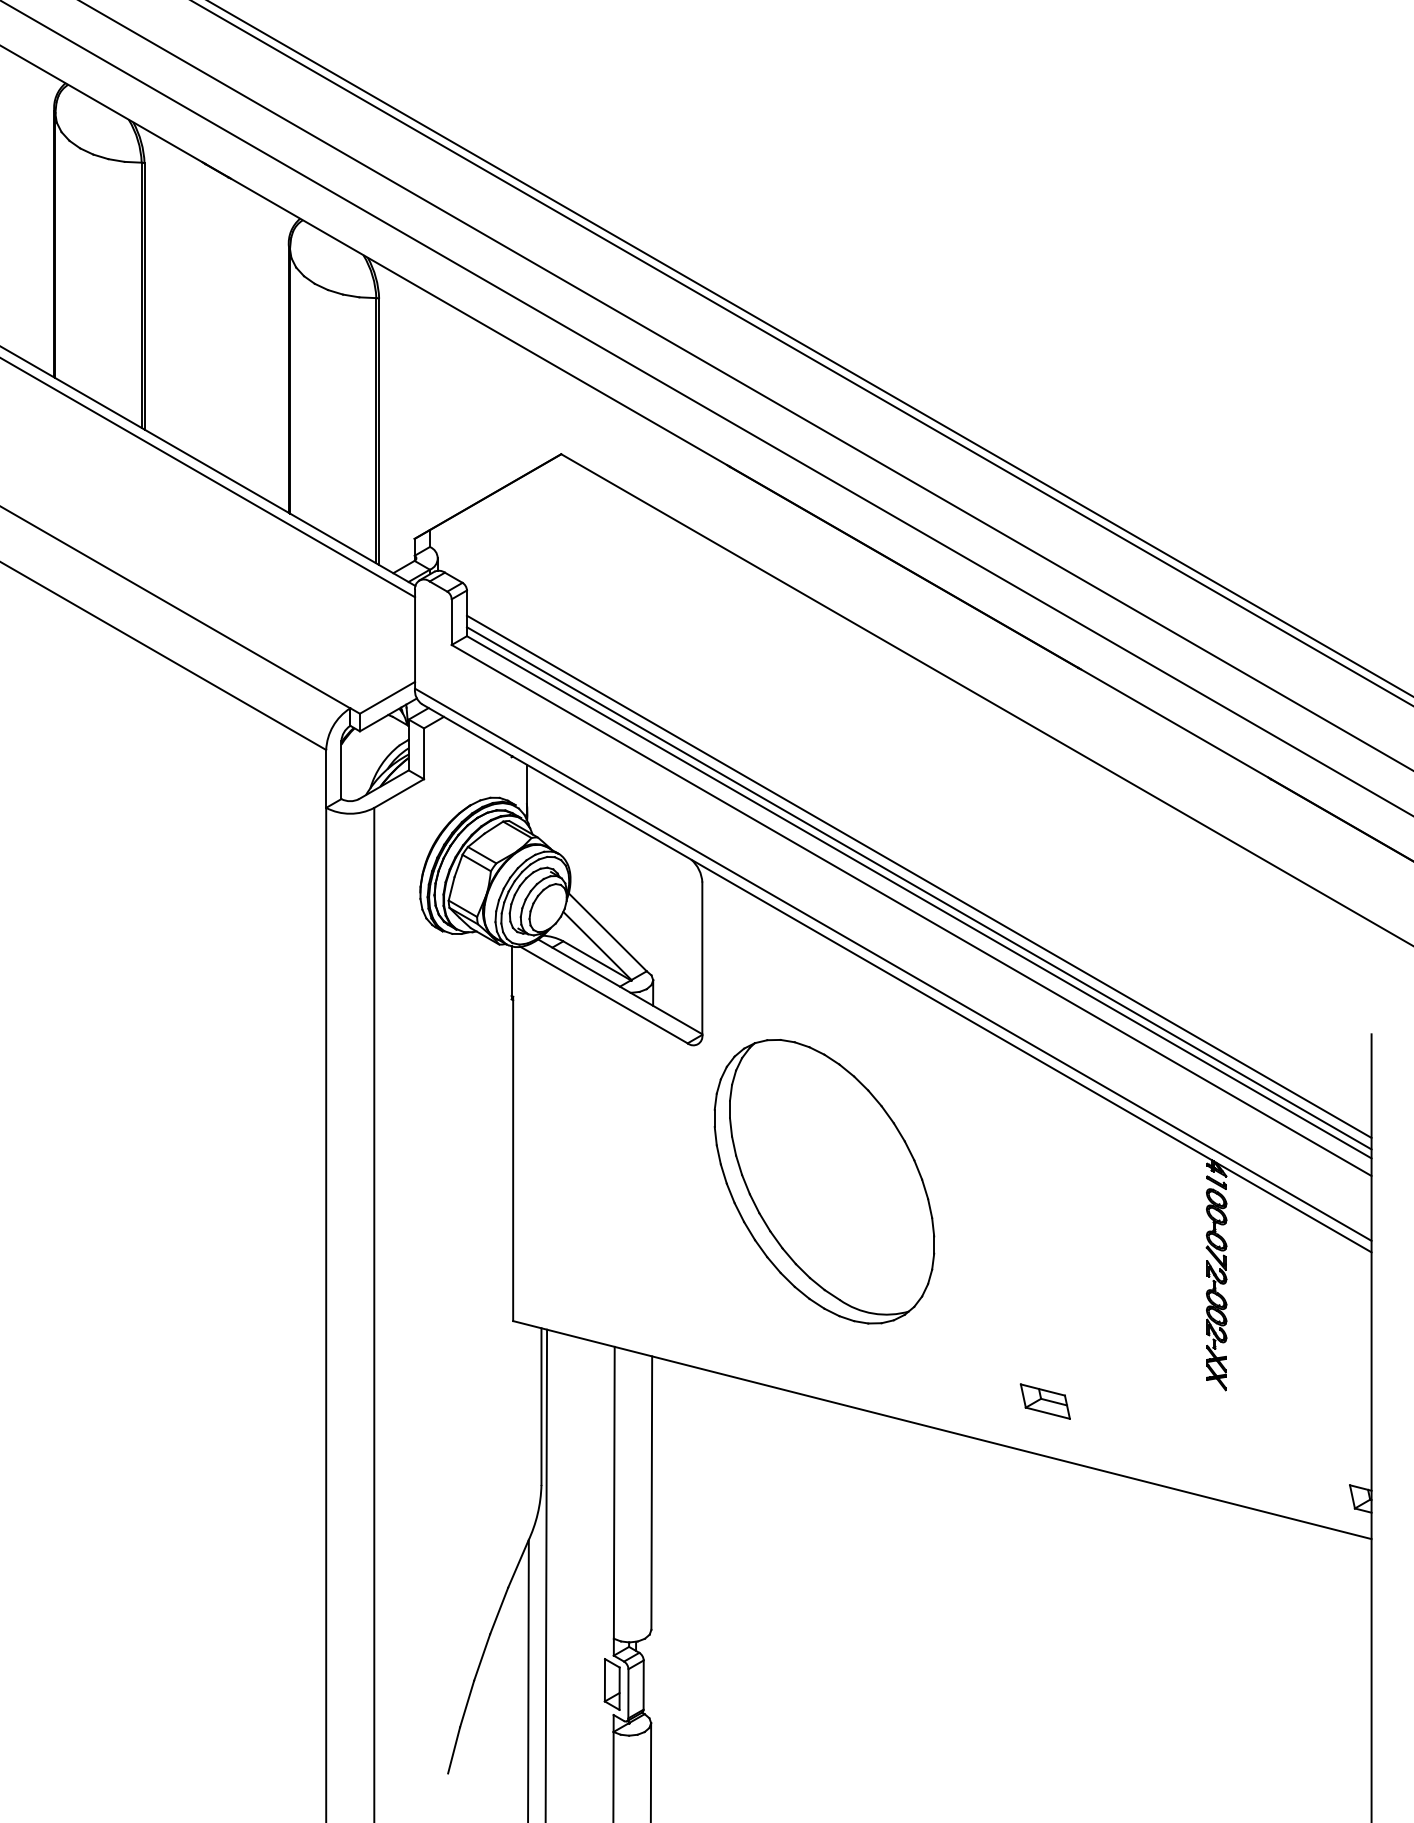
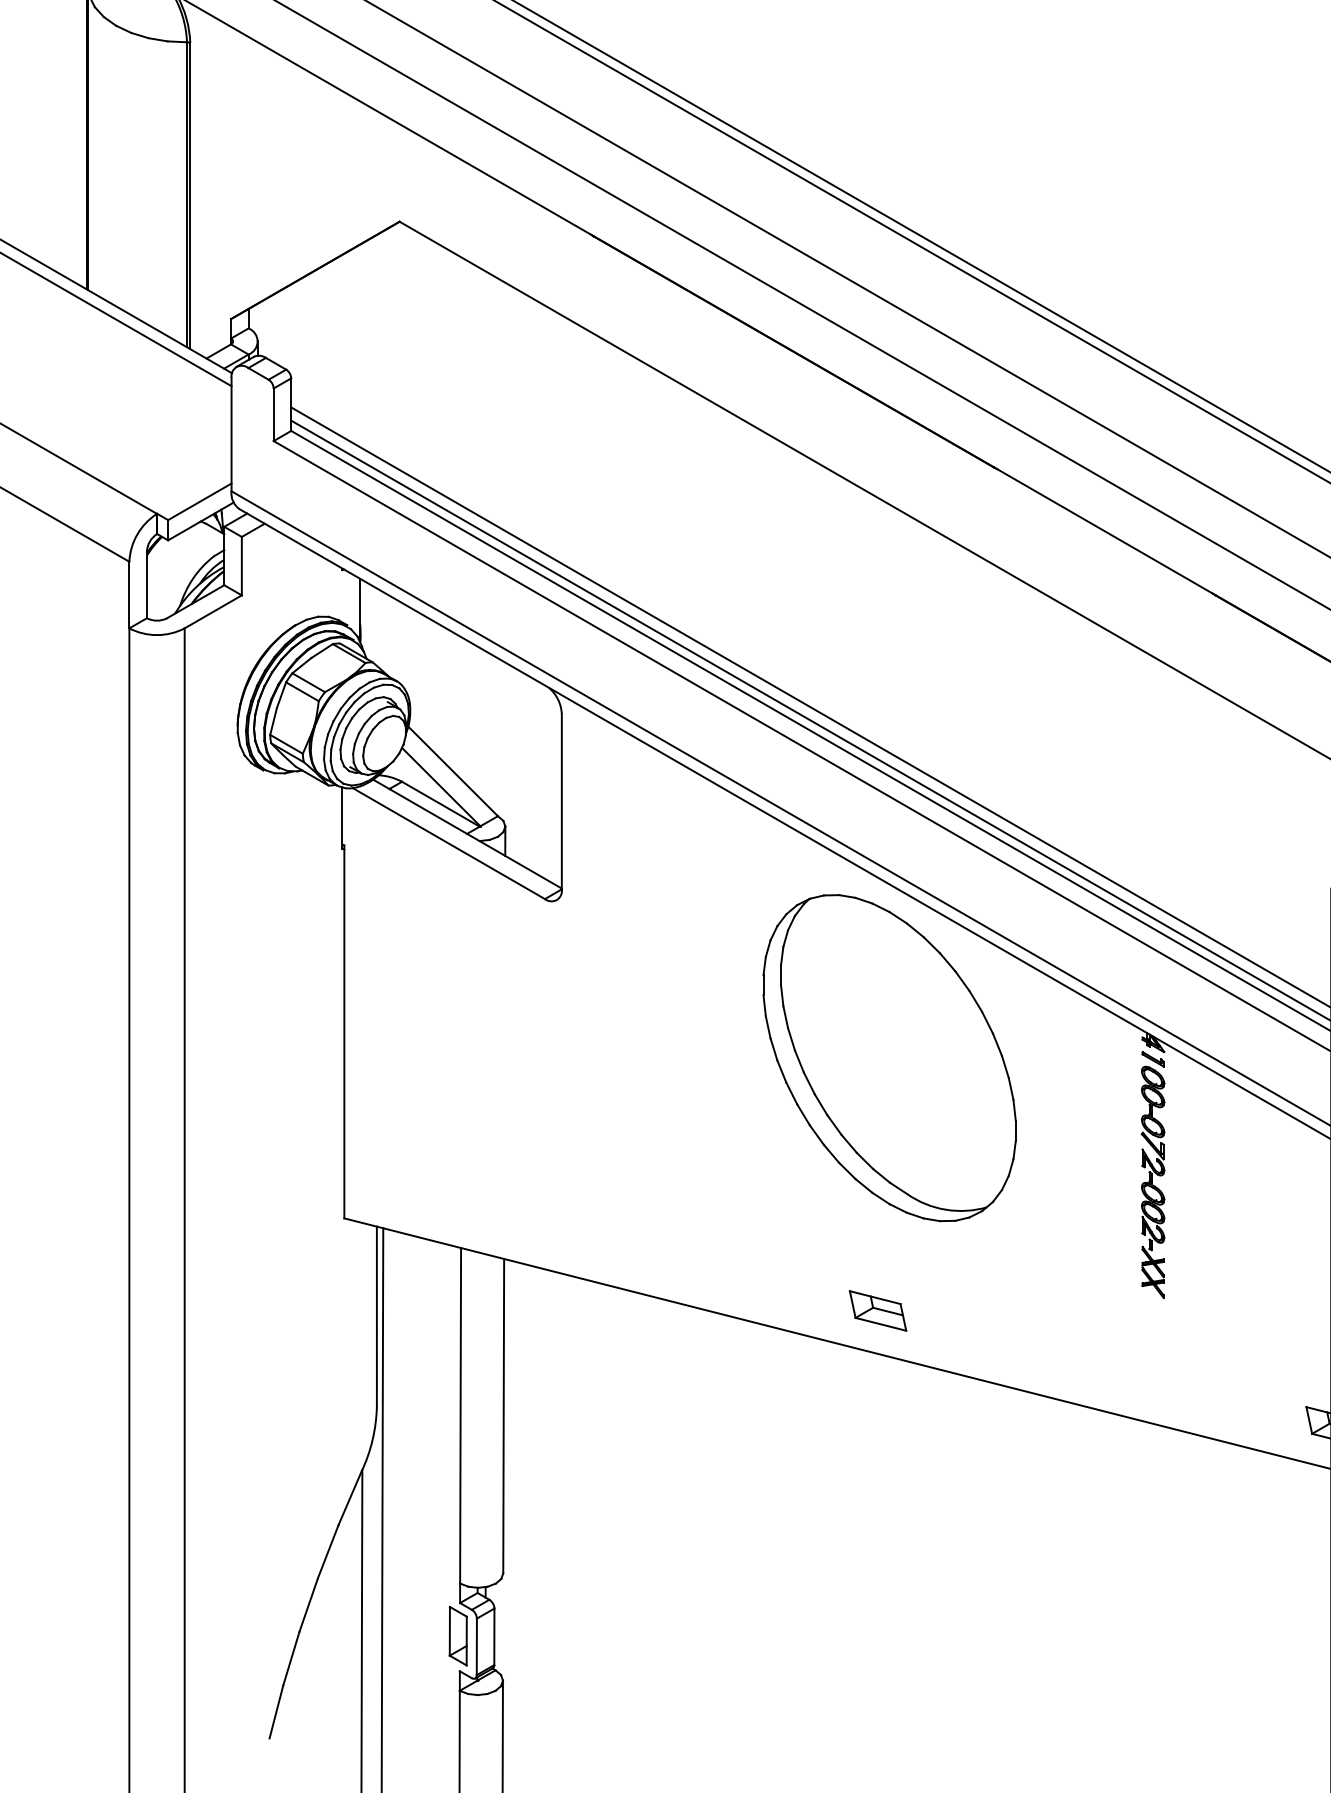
part: (824, 1181) -> (889, 1057), moved
part: (1044, 1401) -> (877, 1310), moved

